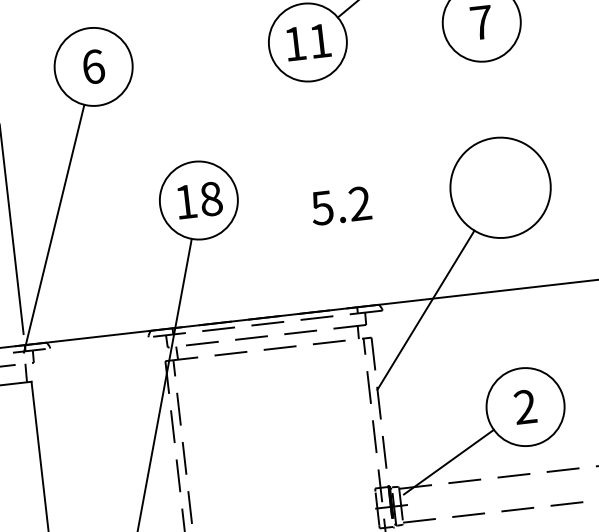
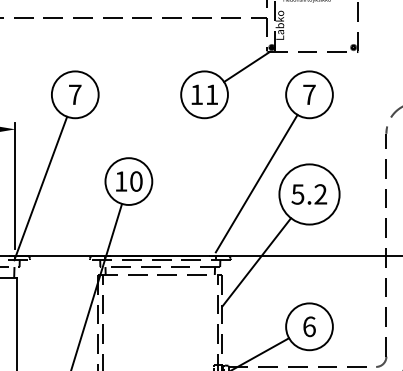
text: (93, 66) -> (75, 94), 6 -> 7
line: (410, 179) -> (256, 183), added
text: (211, 198) -> (136, 181), 18 -> 10
text: (341, 205) -> (309, 194), moved
text: (525, 406) -> (309, 326), 2 -> 6

